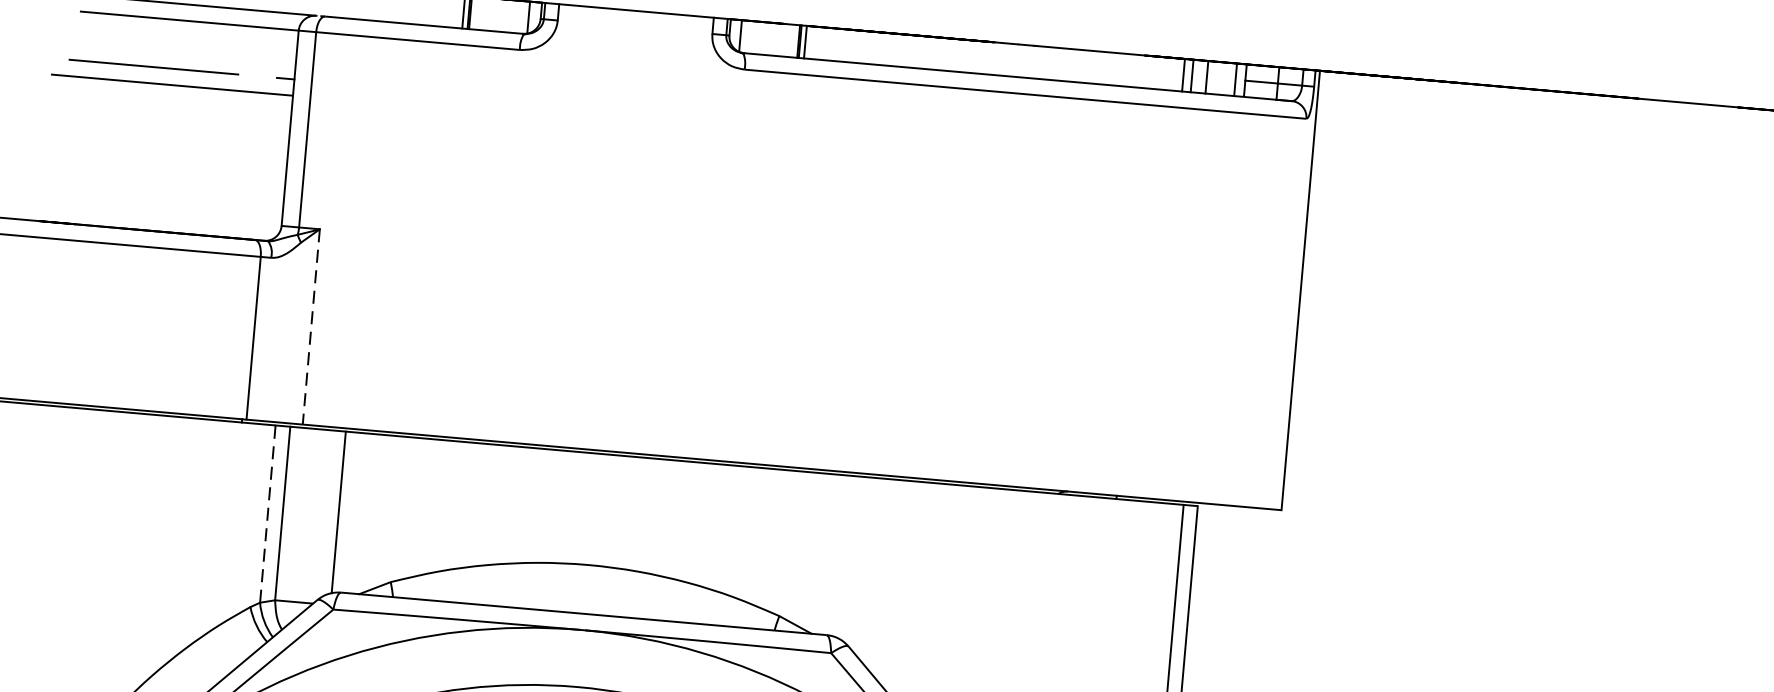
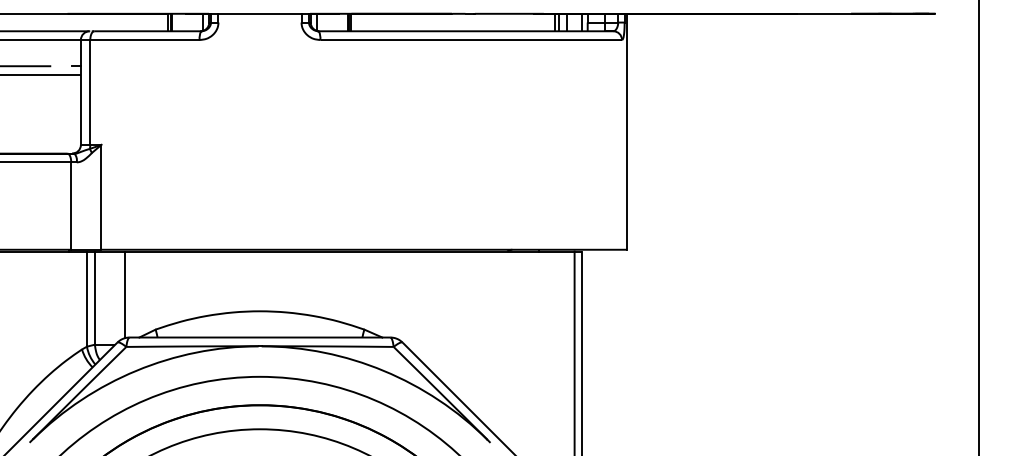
line: (311, 327) -> (101, 197), dashed -> solid
line: (266, 514) -> (86, 299), dashed -> solid

